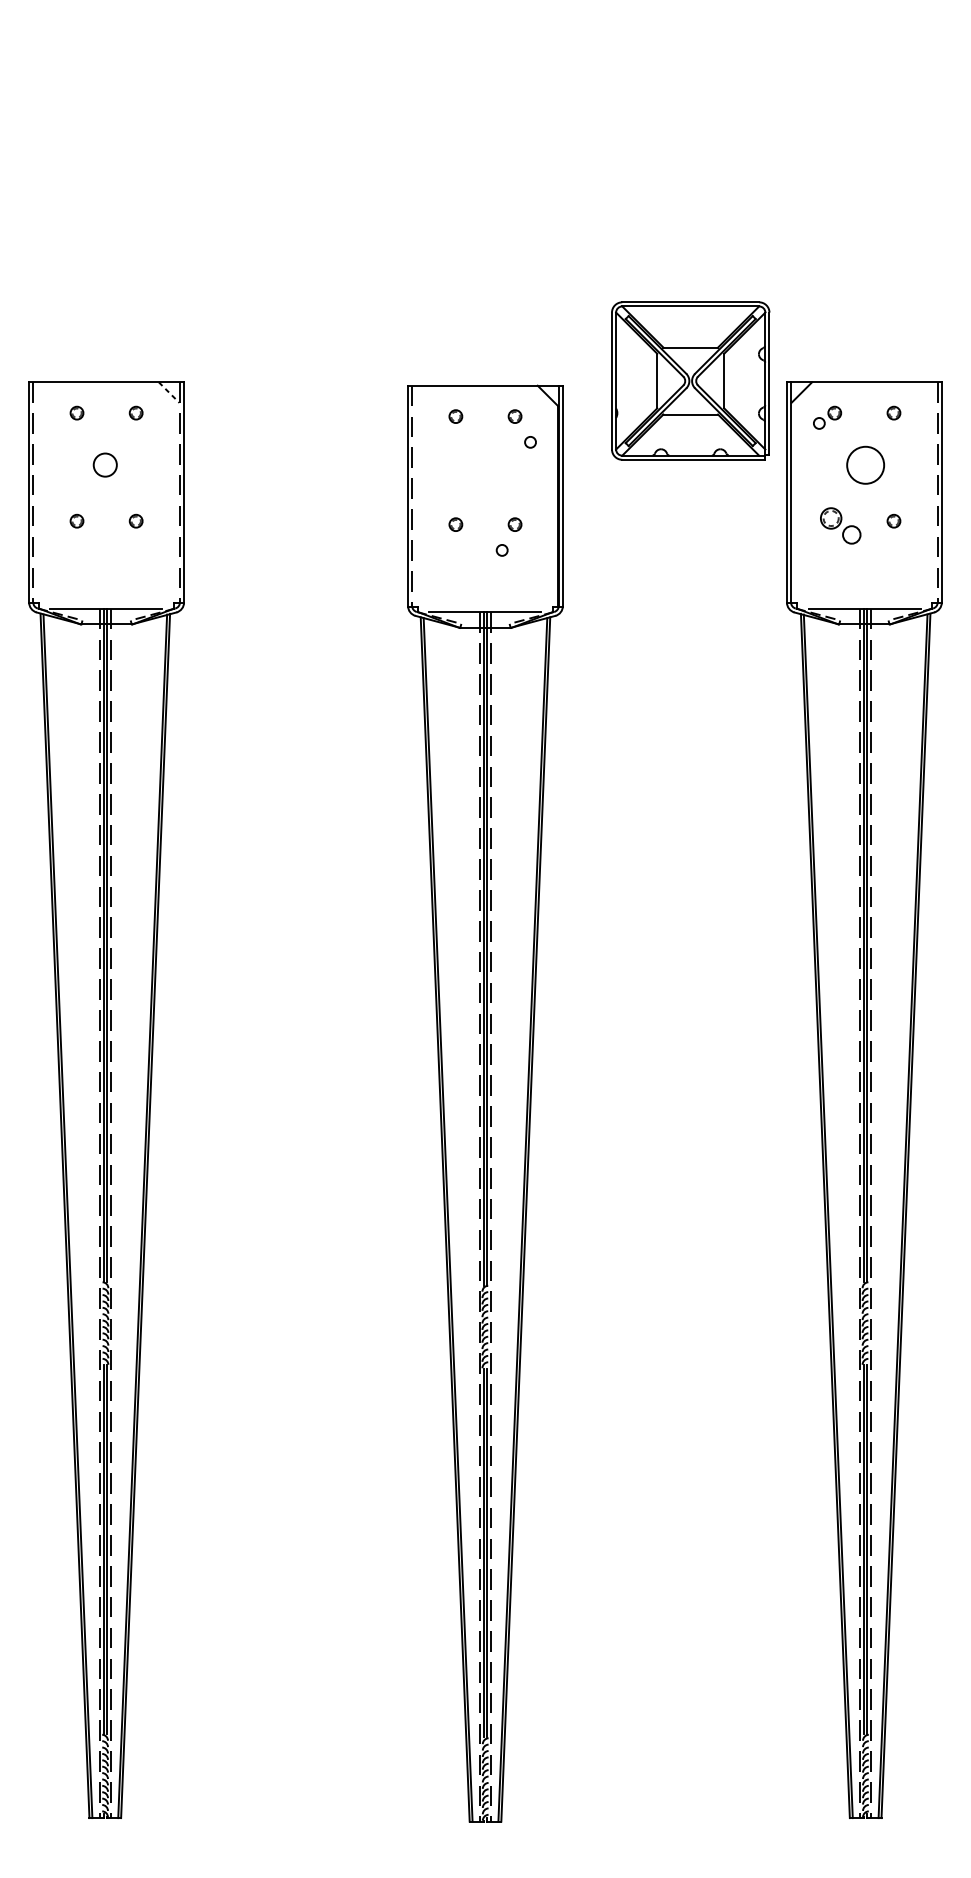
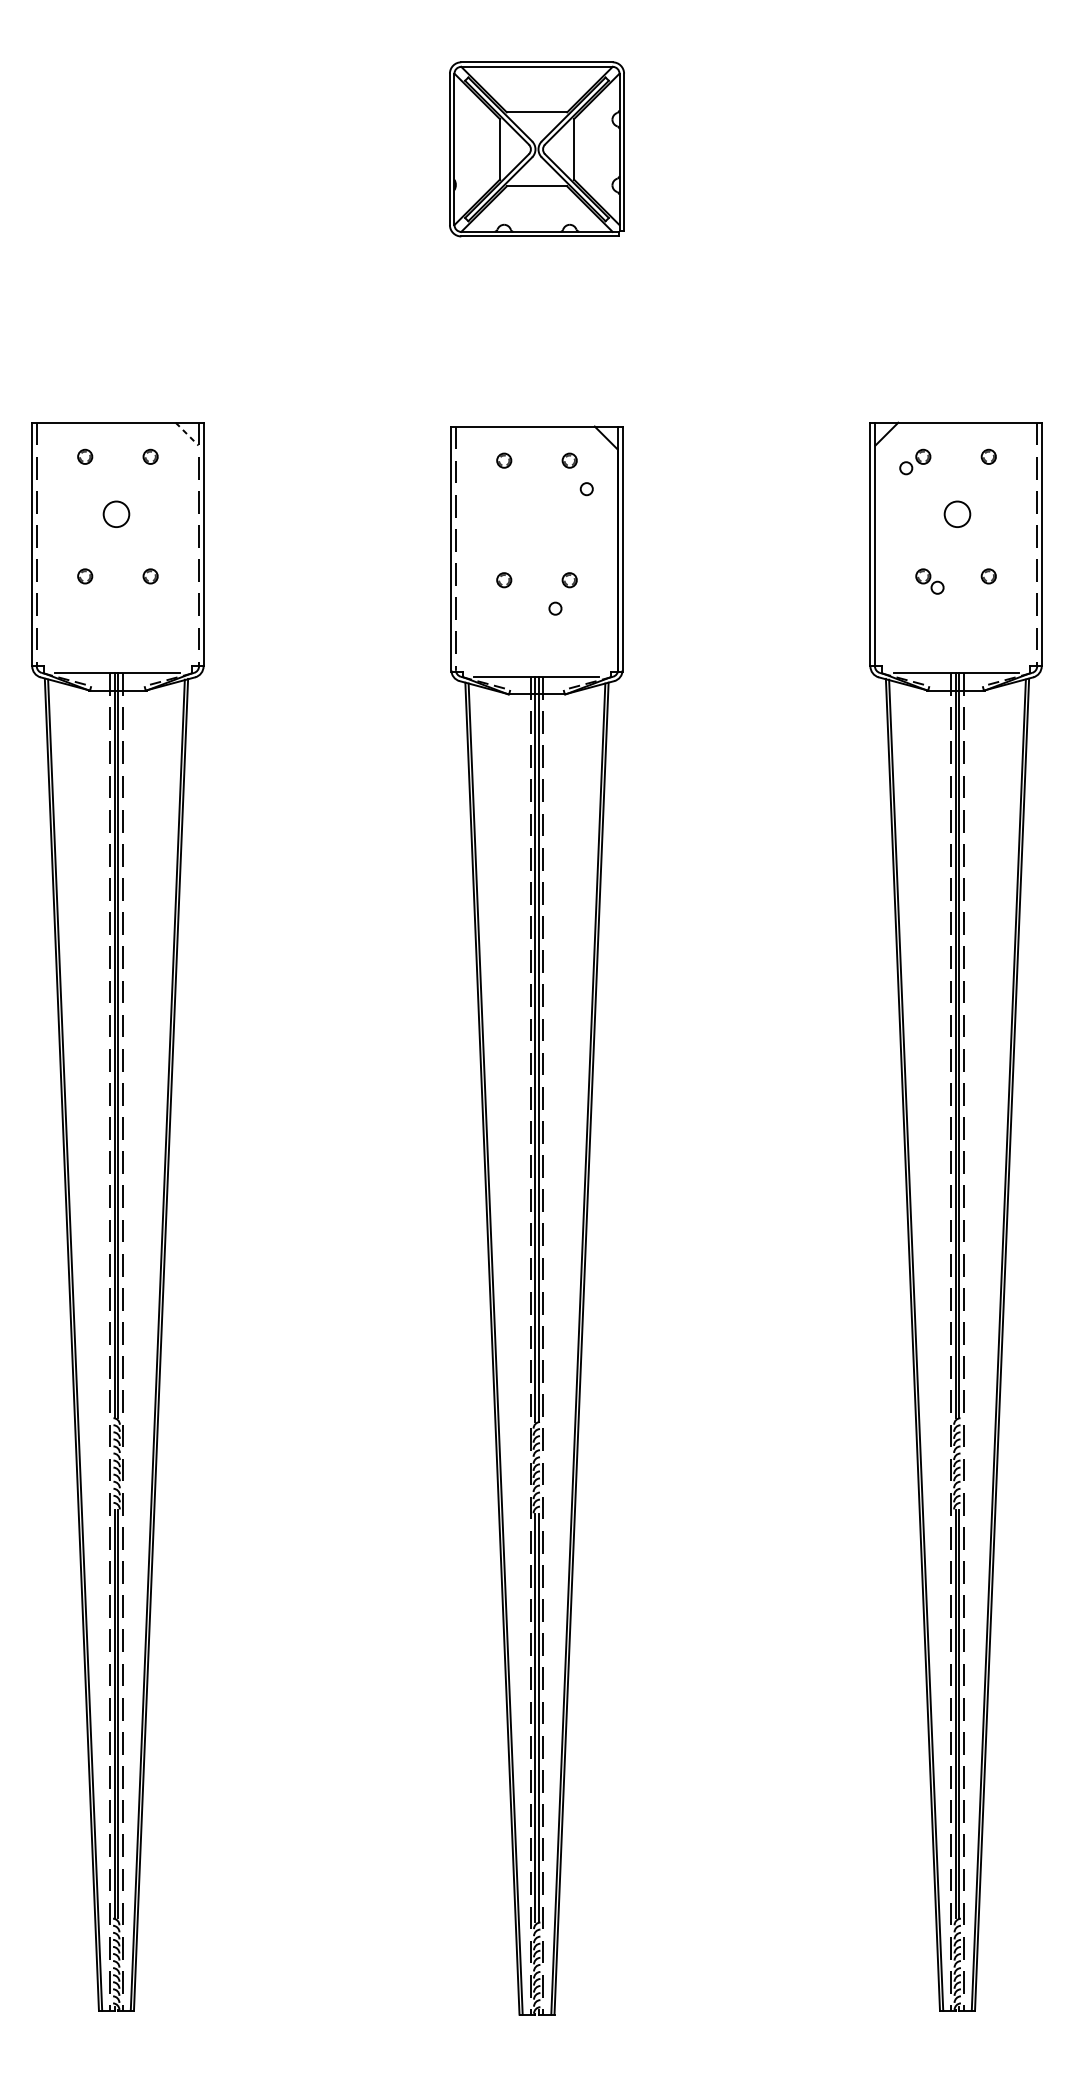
part: (690, 381) -> (536, 149), moved
circle: (865, 464) -> (957, 513), size x0.62
part: (840, 525) -> (929, 581), size x0.62

